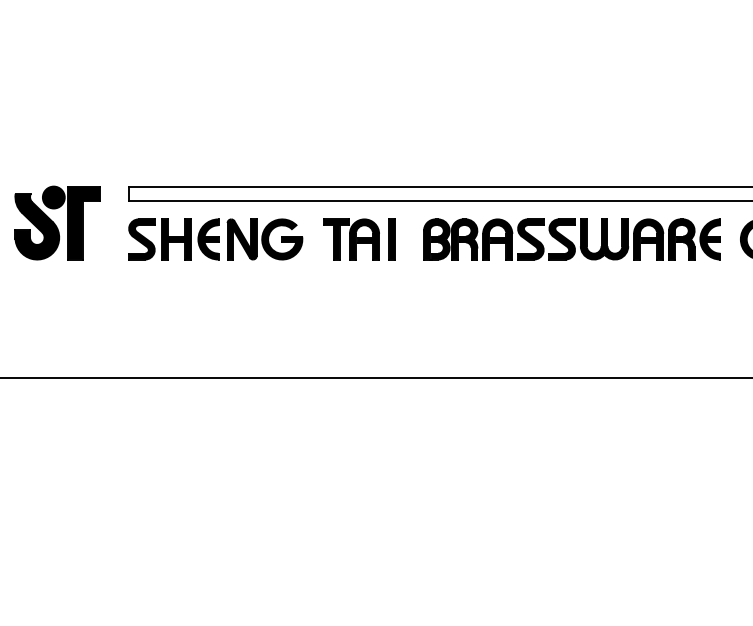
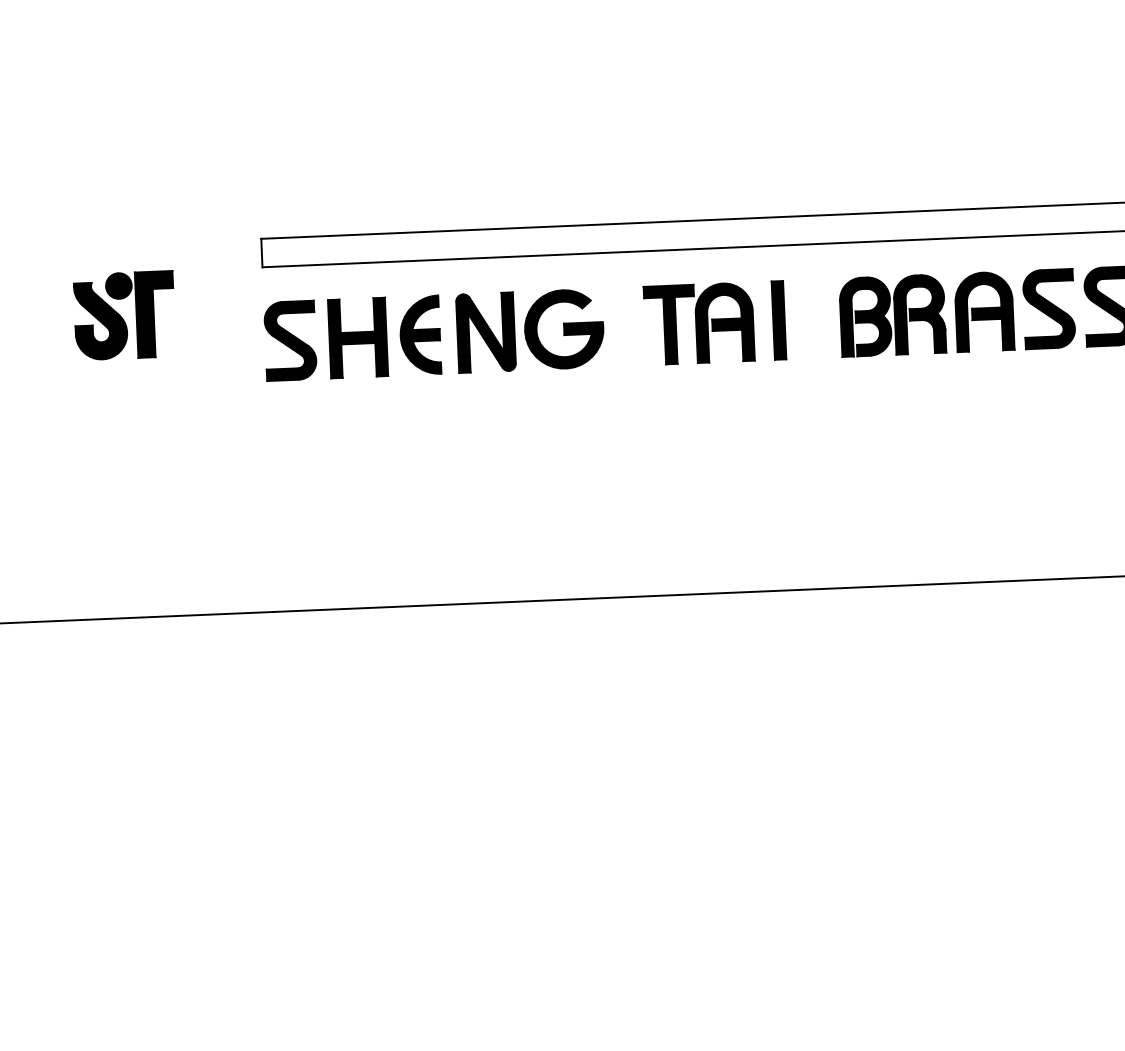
part: (57, 222) -> (124, 314), size x0.6

